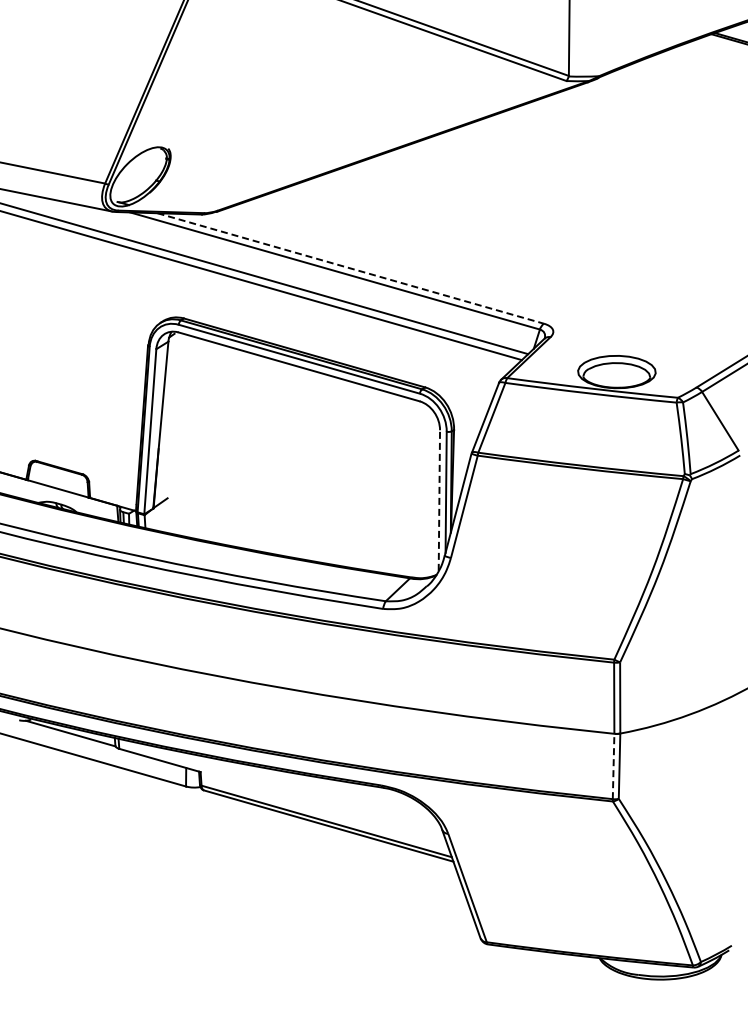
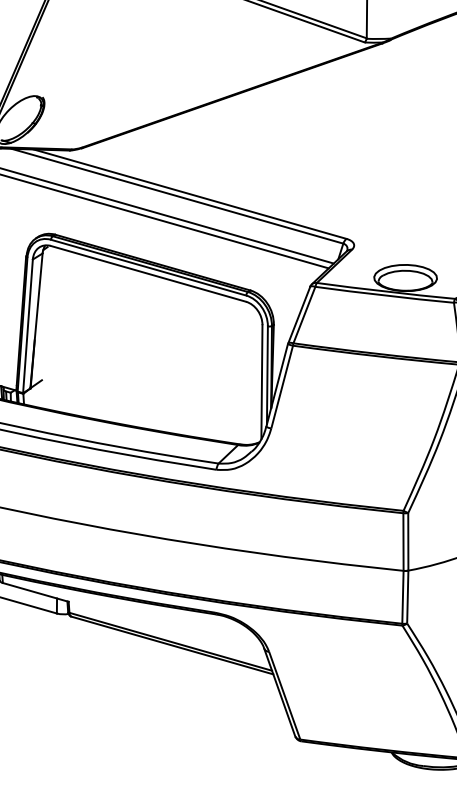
line: (350, 268) -> (190, 194), dashed -> solid
line: (439, 500) -> (262, 382), dashed -> solid
line: (613, 767) -> (402, 598), dashed -> solid

